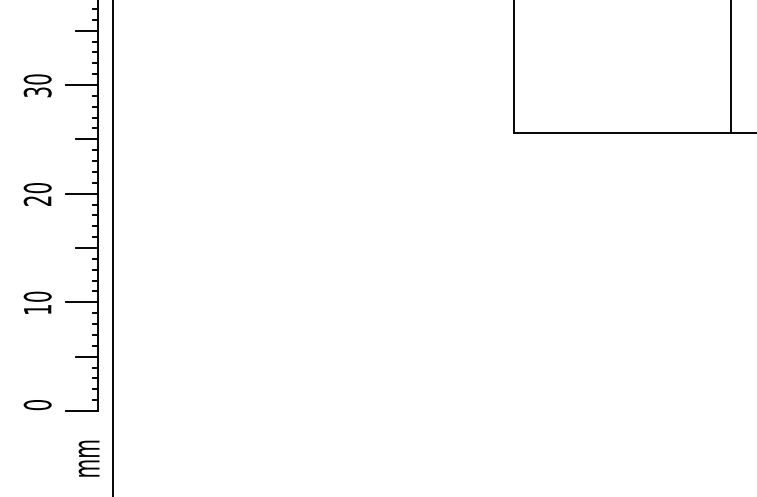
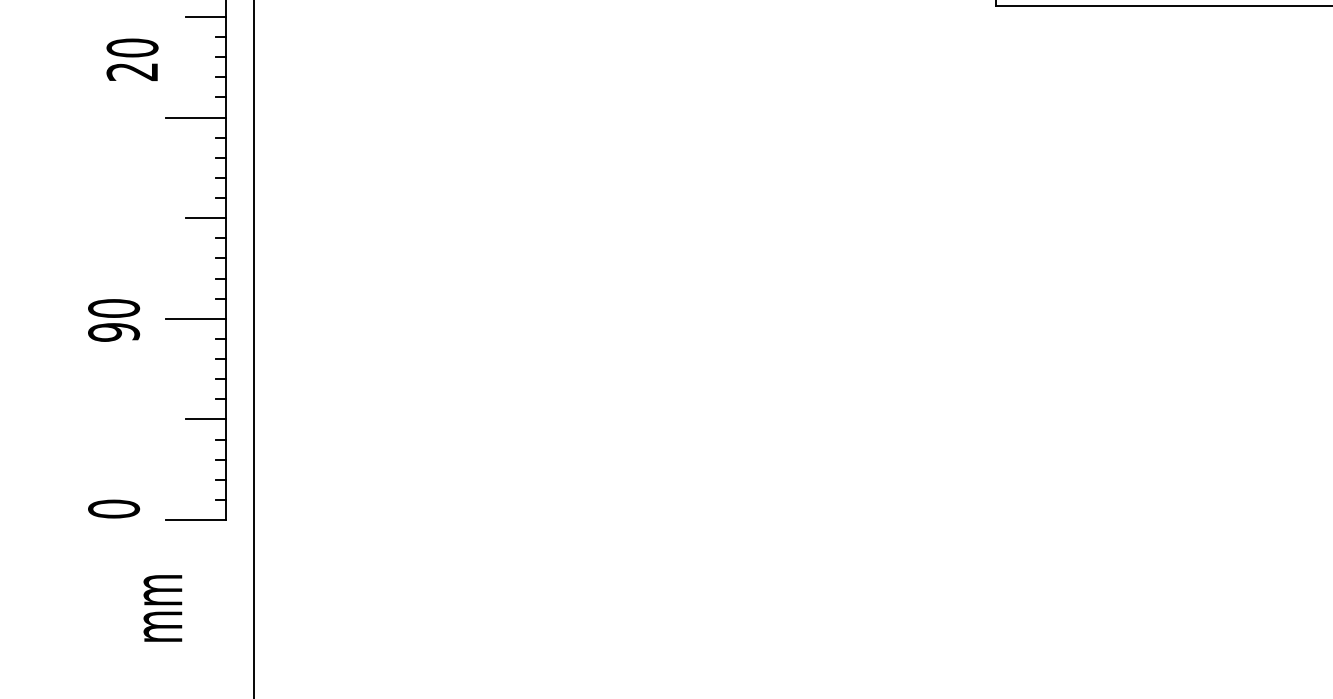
text: (37, 194) -> (132, 59), moved
text: (37, 309) -> (113, 332), 10 -> 90
text: (88, 458) -> (161, 608), moved

